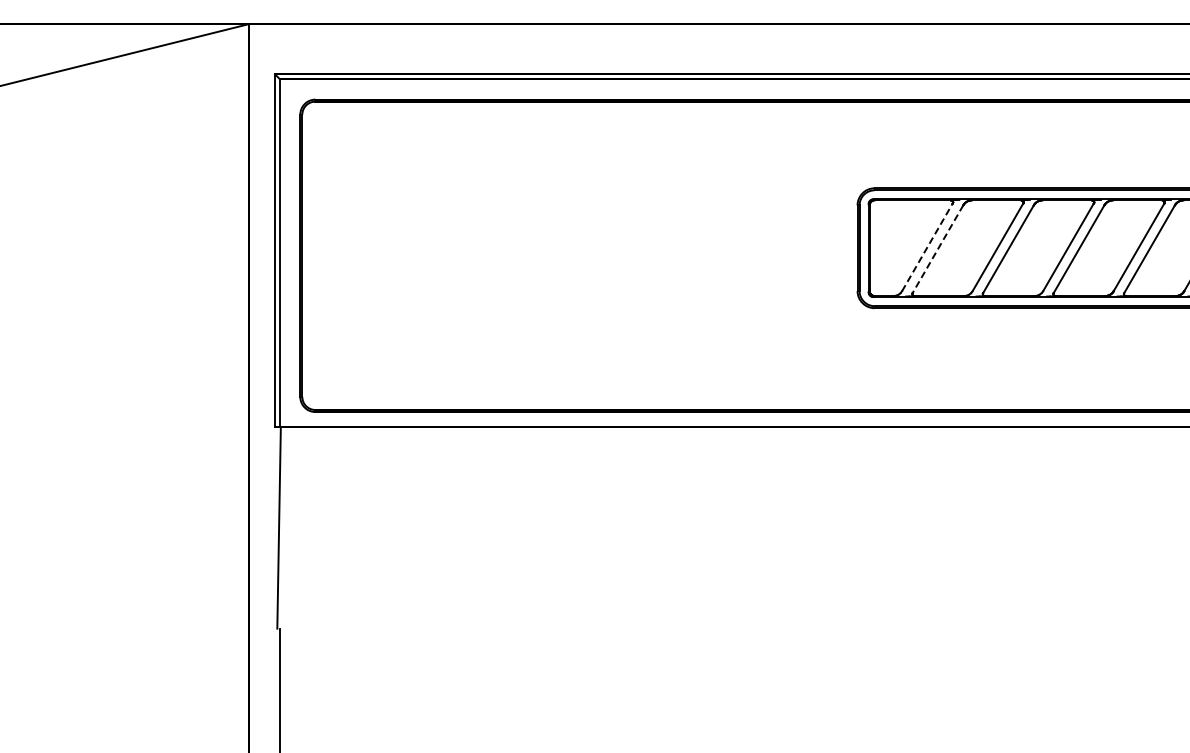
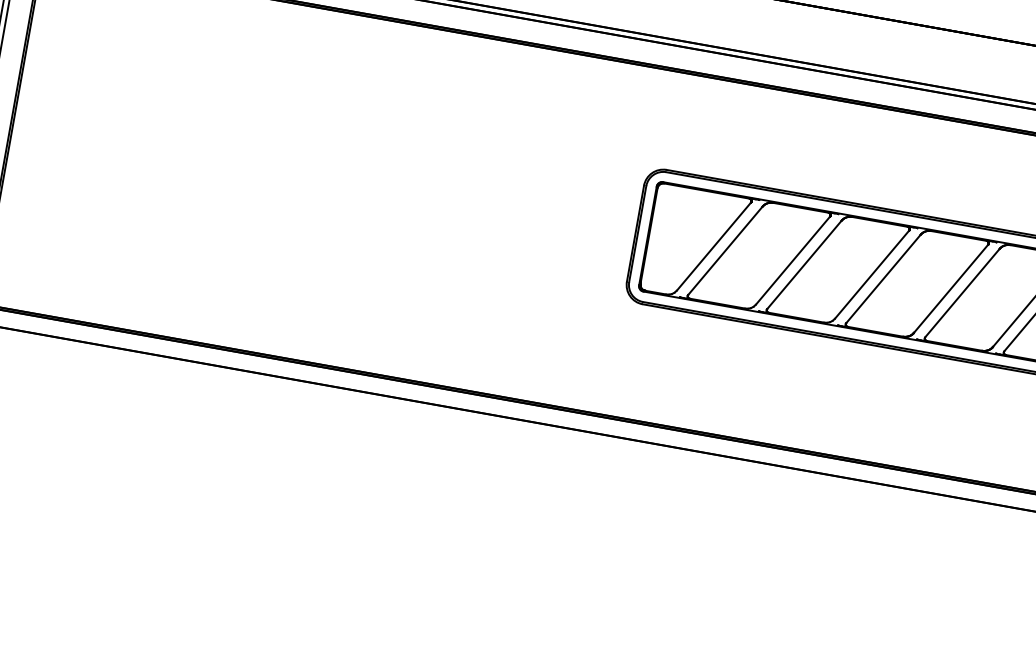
line: (927, 247) -> (714, 246), dashed -> solid
line: (937, 249) -> (724, 251), dashed -> solid

